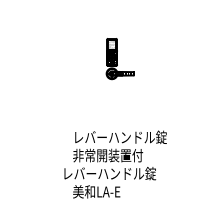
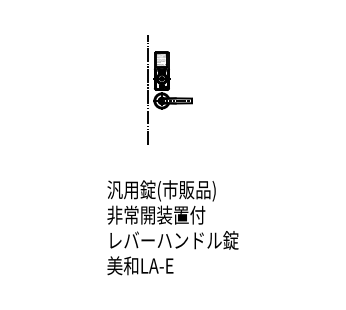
line: (101, 65) -> (147, 89), added
text: (119, 137) -> (172, 190), レバーハンドル錠 -> 汎用錠(市販品)
text: (110, 173) -> (174, 240), moved

